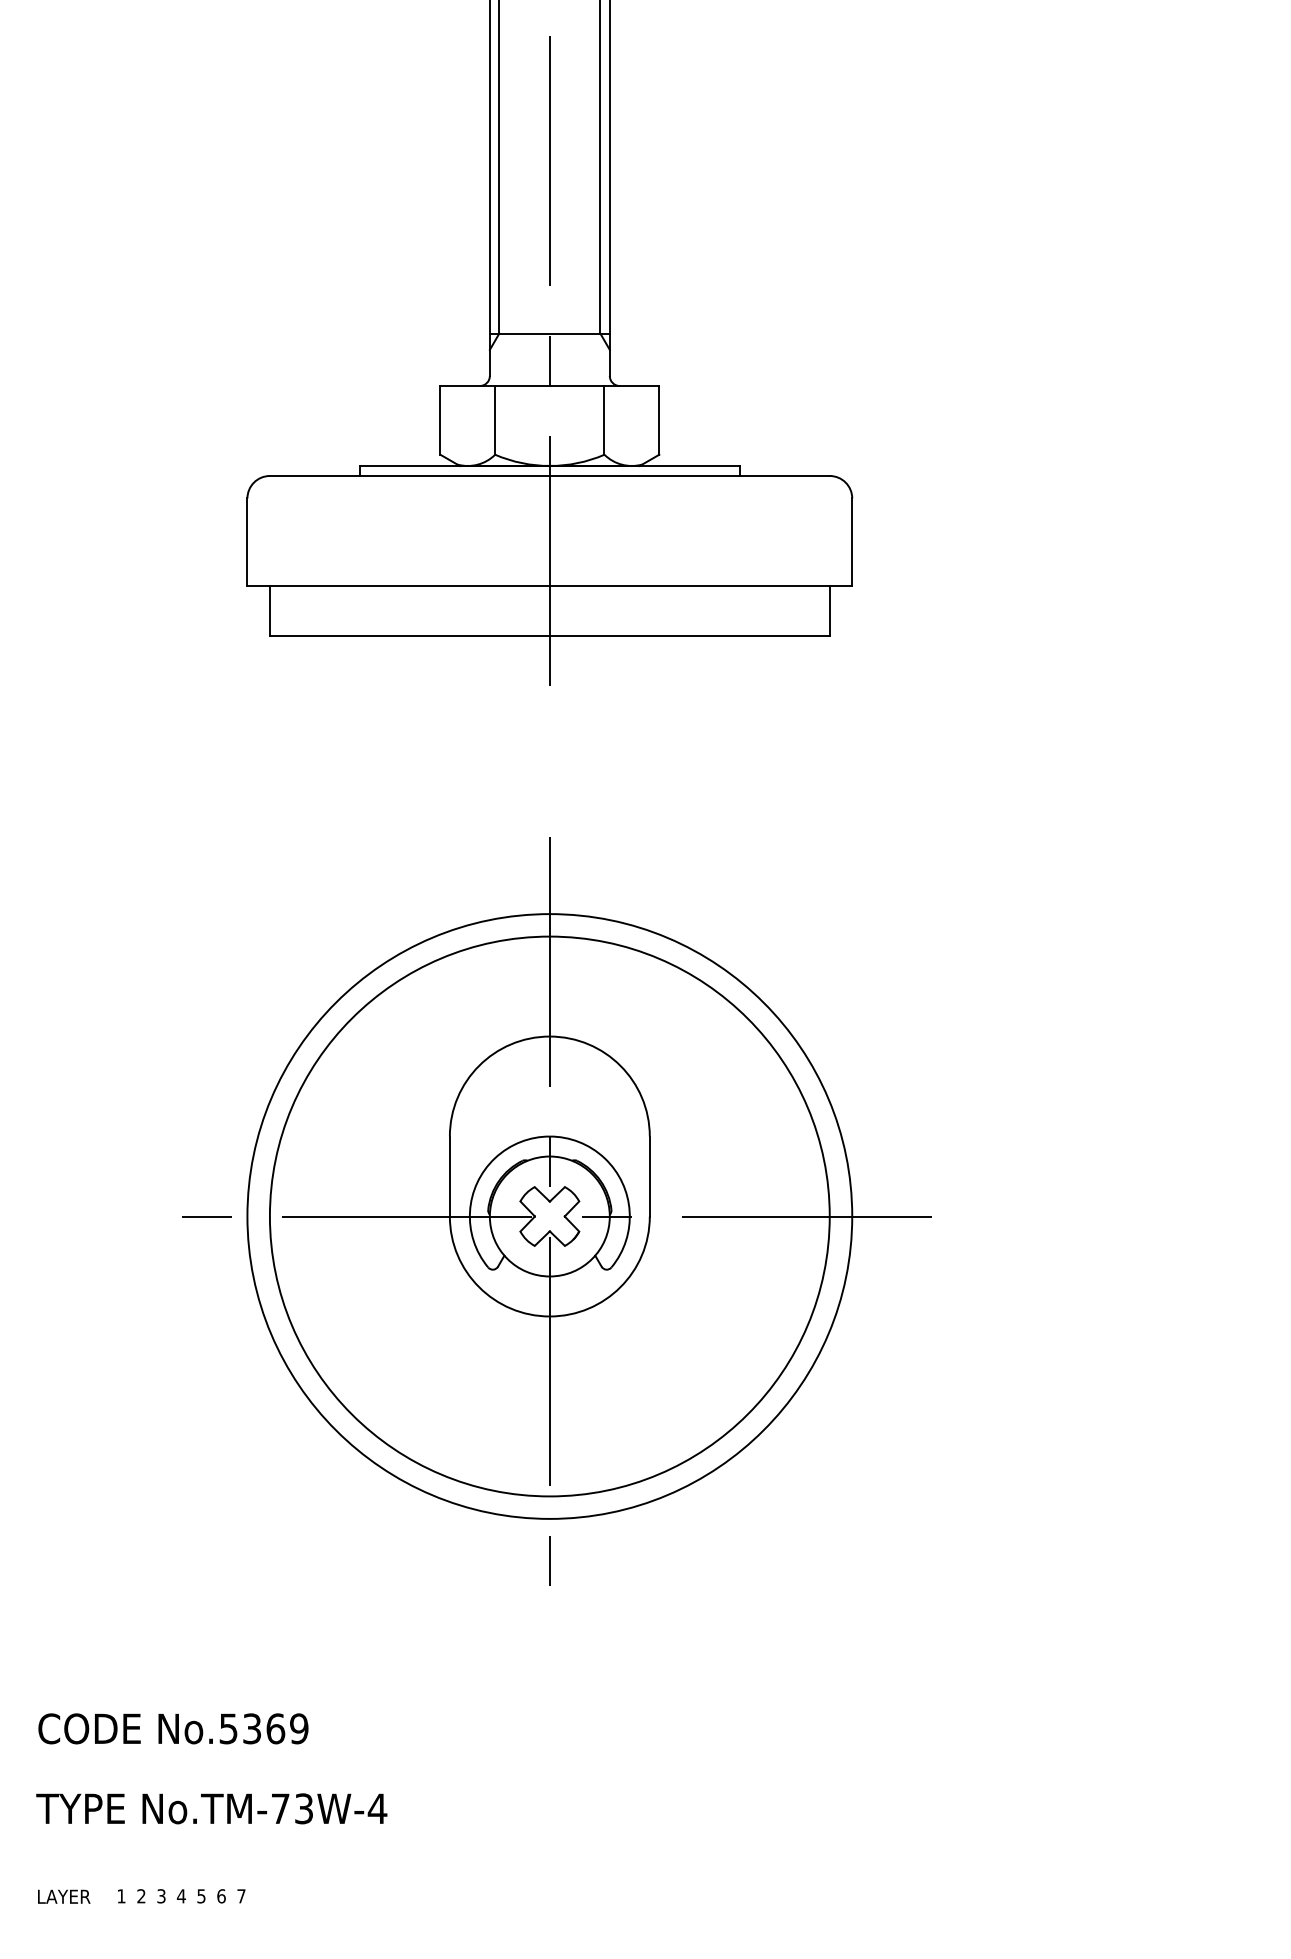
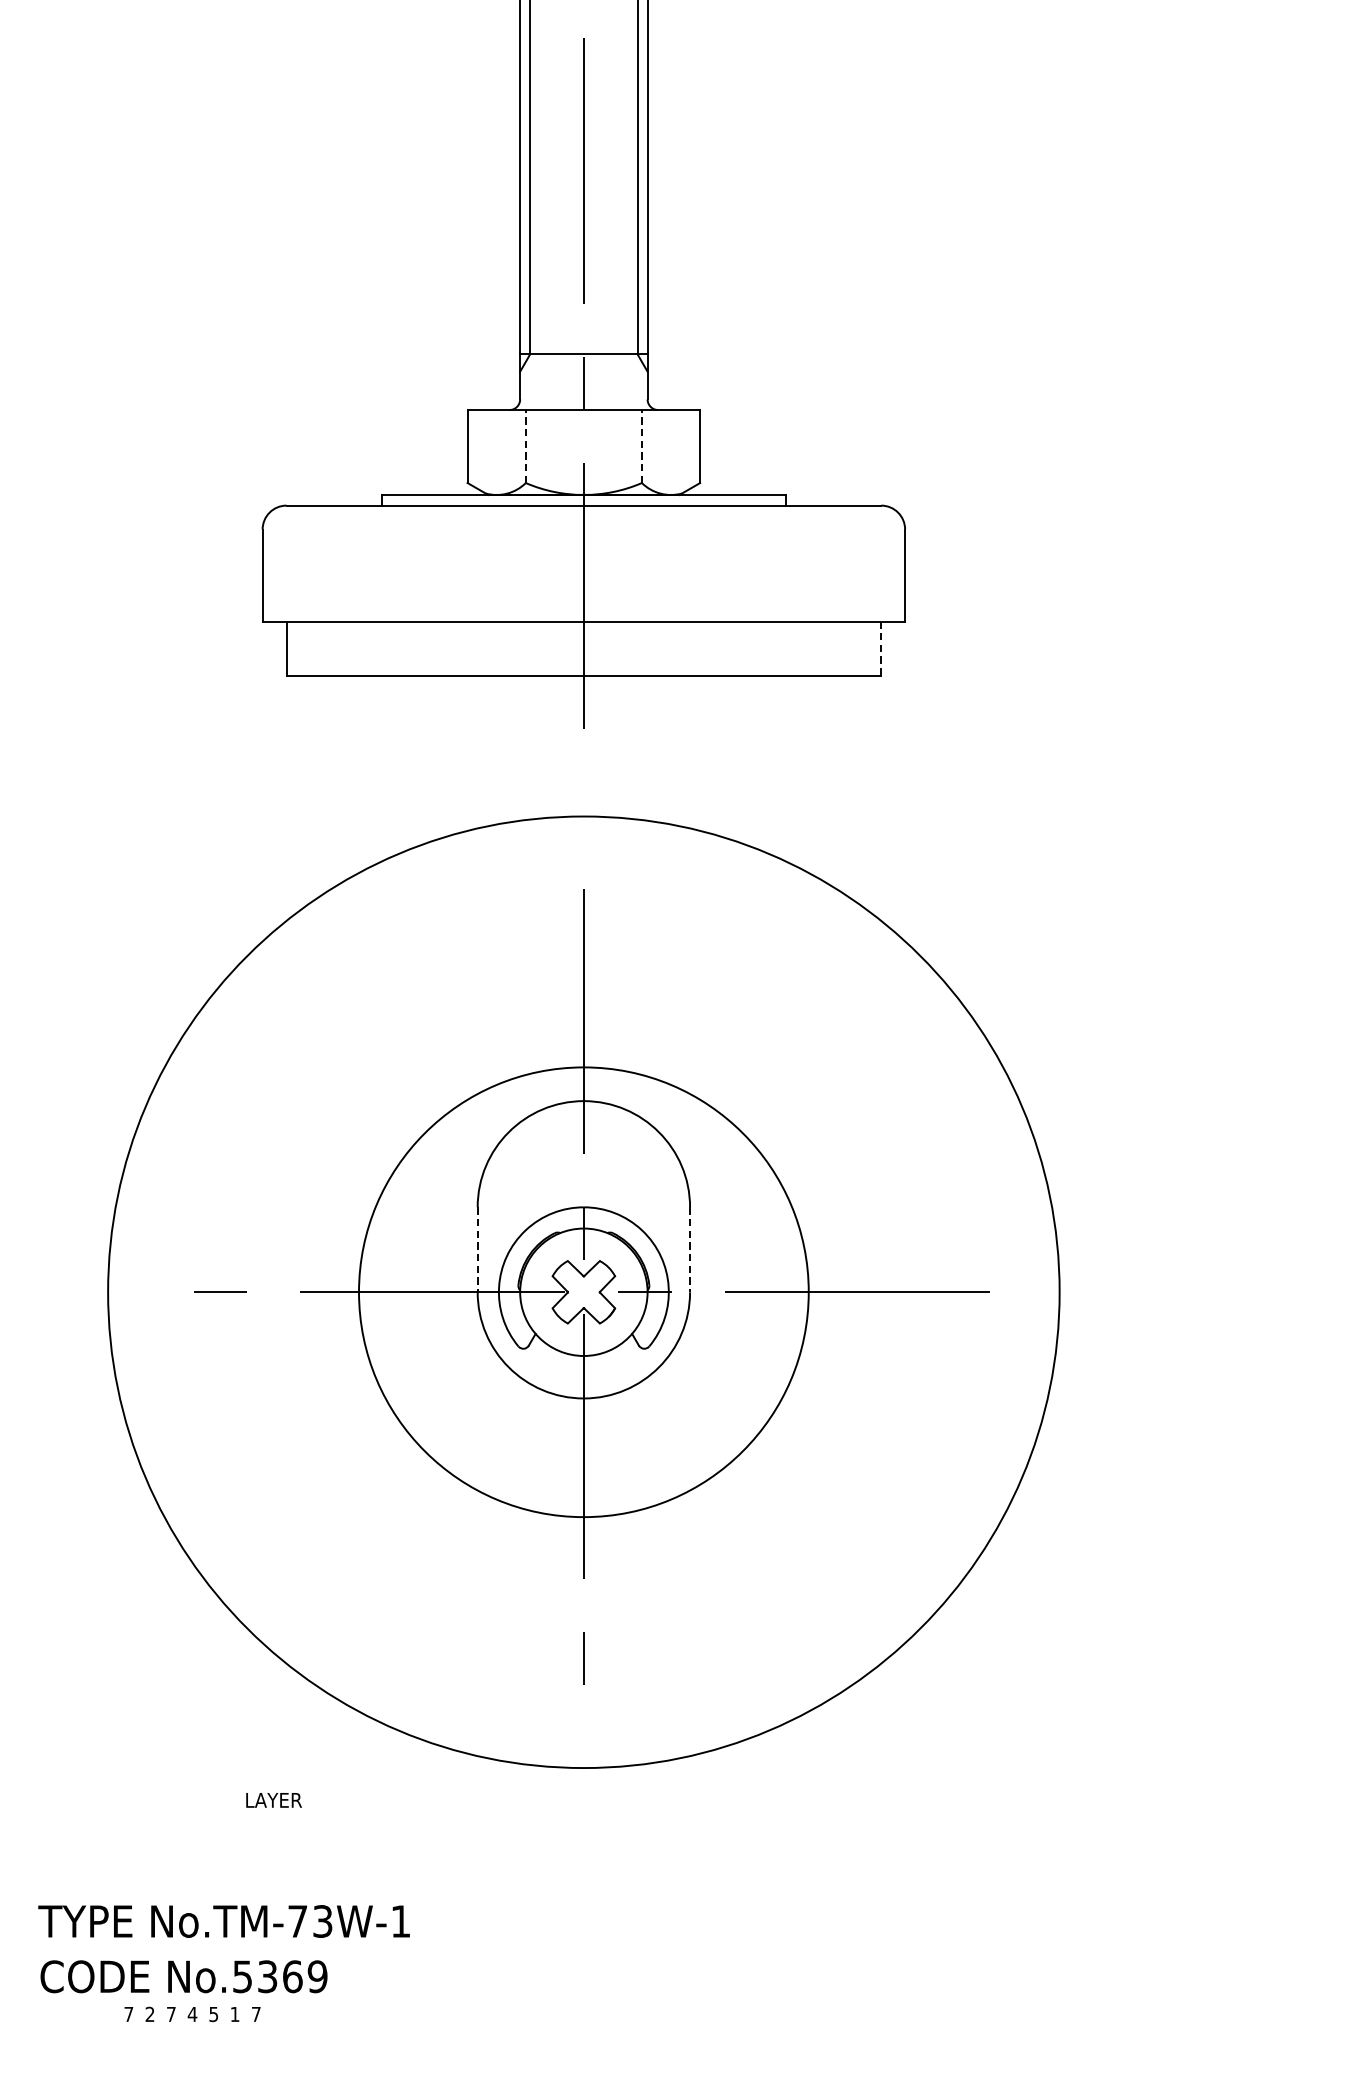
line: (495, 419) -> (526, 445), solid -> dashed
line: (604, 419) -> (641, 445), solid -> dashed
line: (829, 610) -> (880, 648), solid -> dashed
line: (449, 1176) -> (477, 1249), solid -> dashed
line: (649, 1176) -> (689, 1249), solid -> dashed
circle: (549, 1216) -> (583, 1292), size x0.7
circle: (549, 1216) -> (583, 1292), size x1.6
text: (173, 1728) -> (184, 1976), moved
text: (377, 1808) -> (400, 1921), No.TM-73W-4 -> No.TM-73W-1
text: (64, 1896) -> (274, 1800), moved
text: (121, 1896) -> (128, 2014), 1 -> 7
text: (161, 1896) -> (171, 2014), 3 -> 7
text: (221, 1896) -> (235, 2014), 6 -> 1

